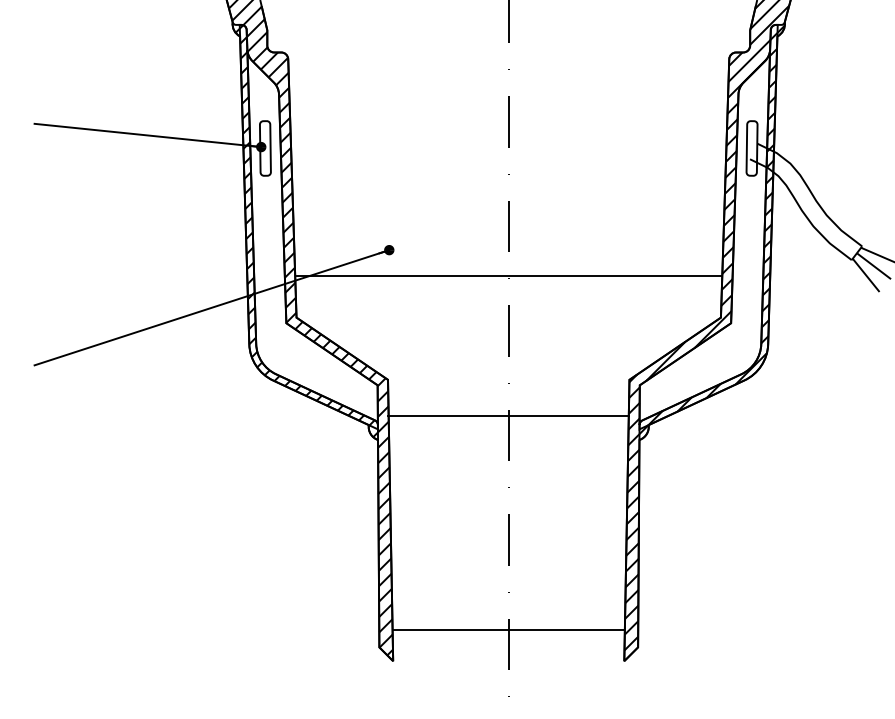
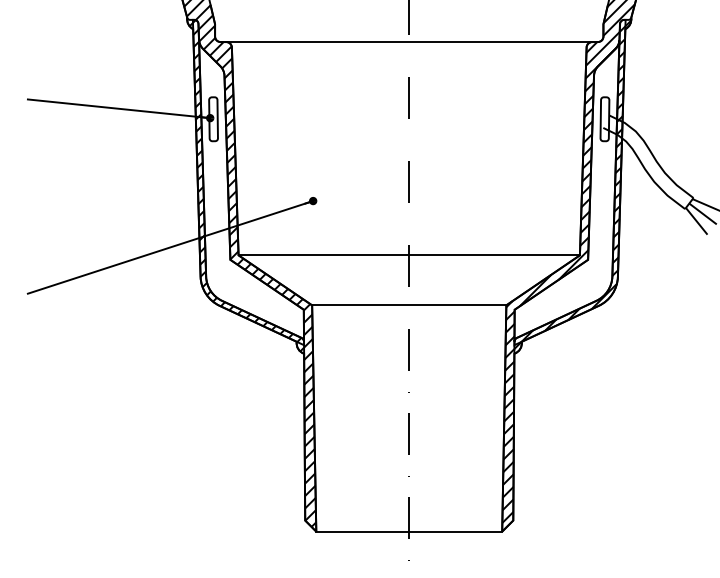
line: (508, 52) -> (409, 42), added
line: (508, 275) -> (409, 255), moved
line: (508, 415) -> (409, 305), moved
line: (508, 630) -> (409, 531), moved

